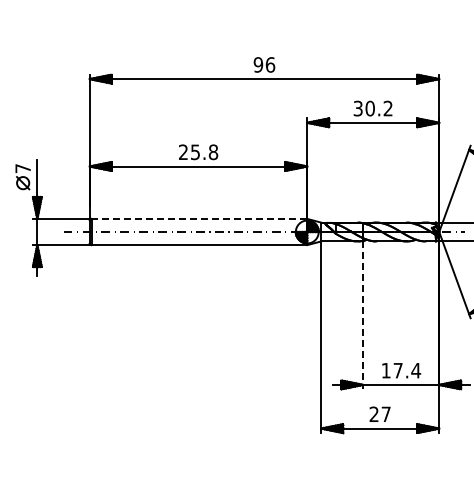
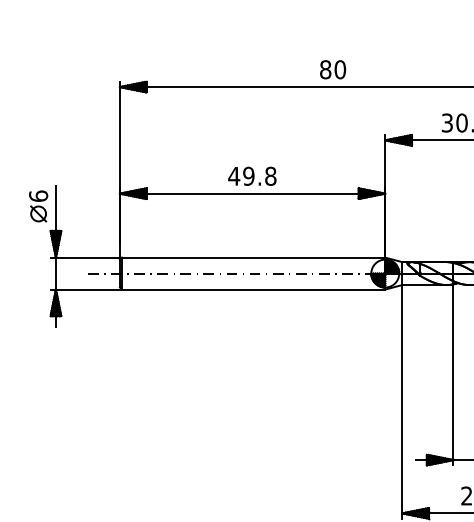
text: (264, 64) -> (333, 69), 96 -> 80
text: (189, 151) -> (241, 175), 25.8 -> 49.8
text: (22, 168) -> (37, 196), 7 -> 6
line: (199, 218) -> (253, 257), dashed -> solid
line: (363, 315) -> (453, 375), dashed -> solid

